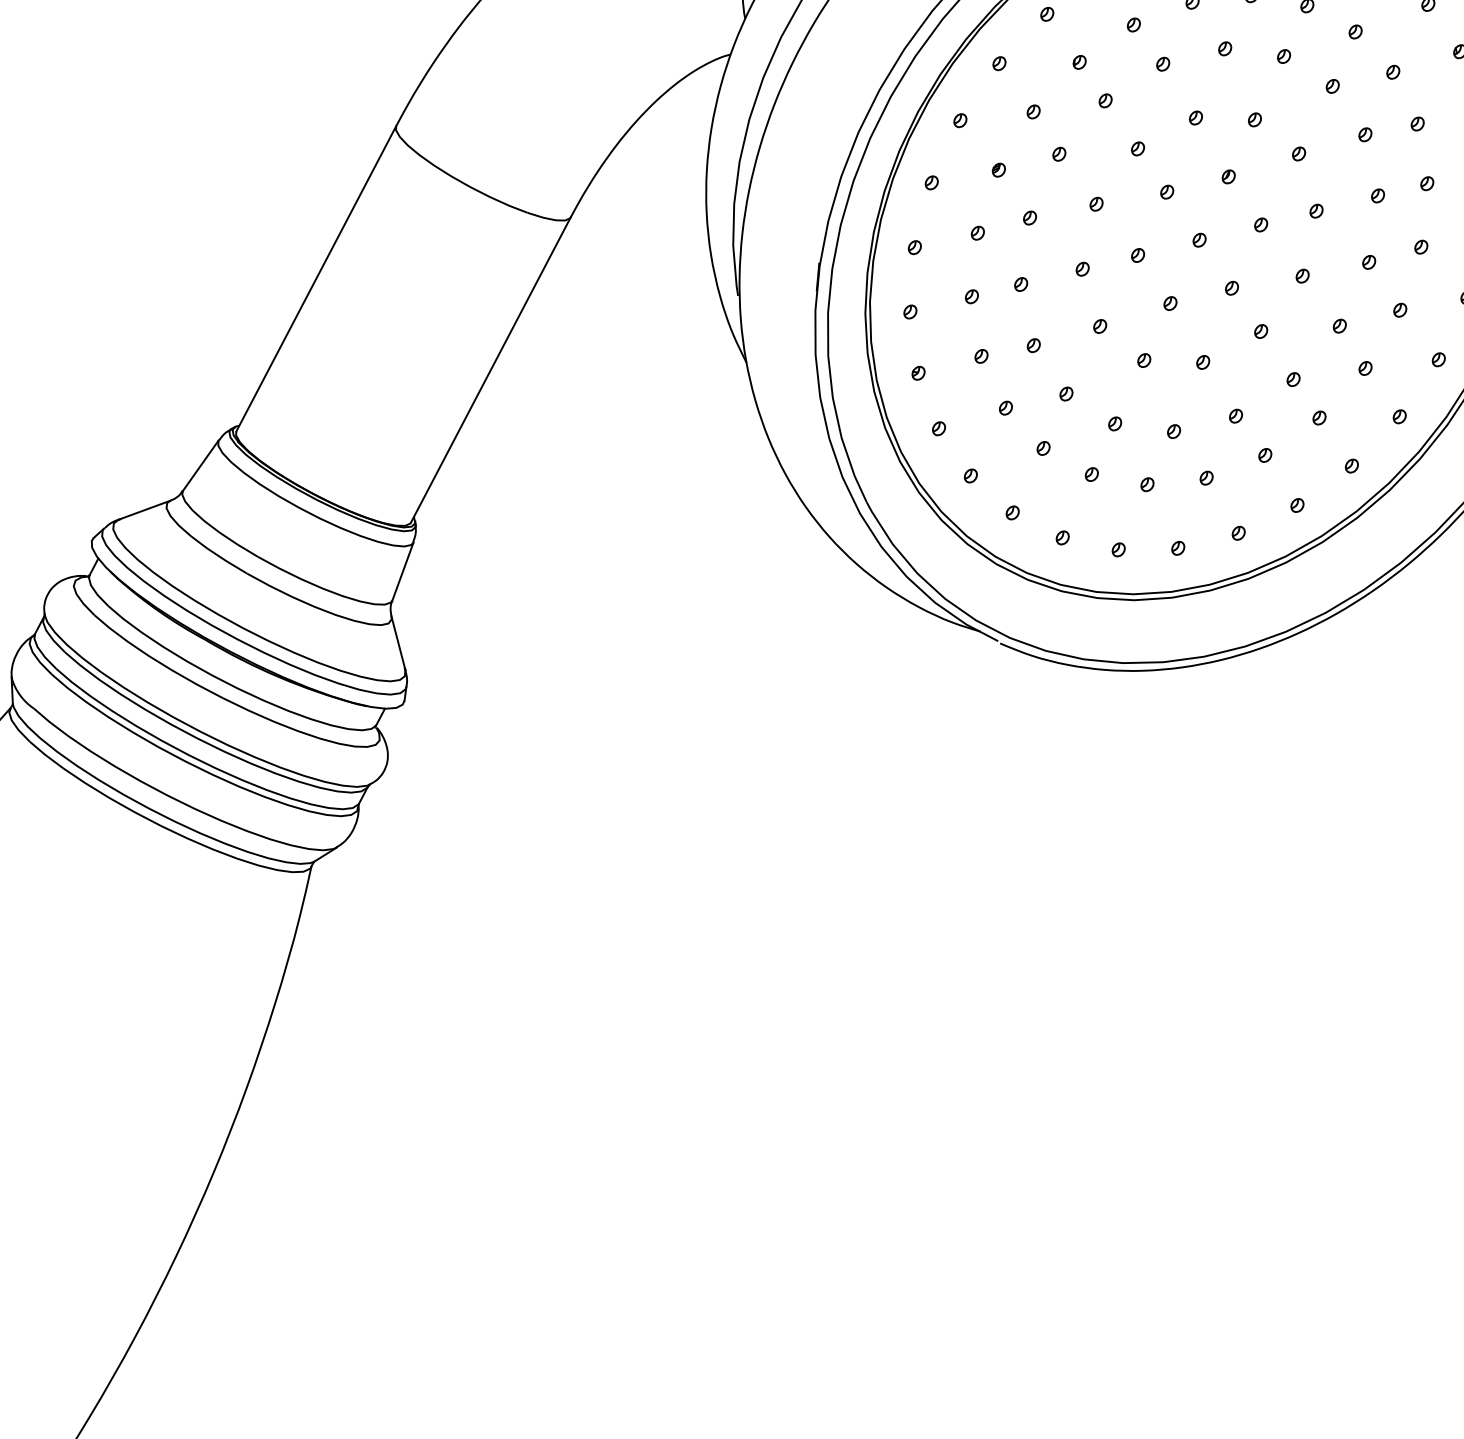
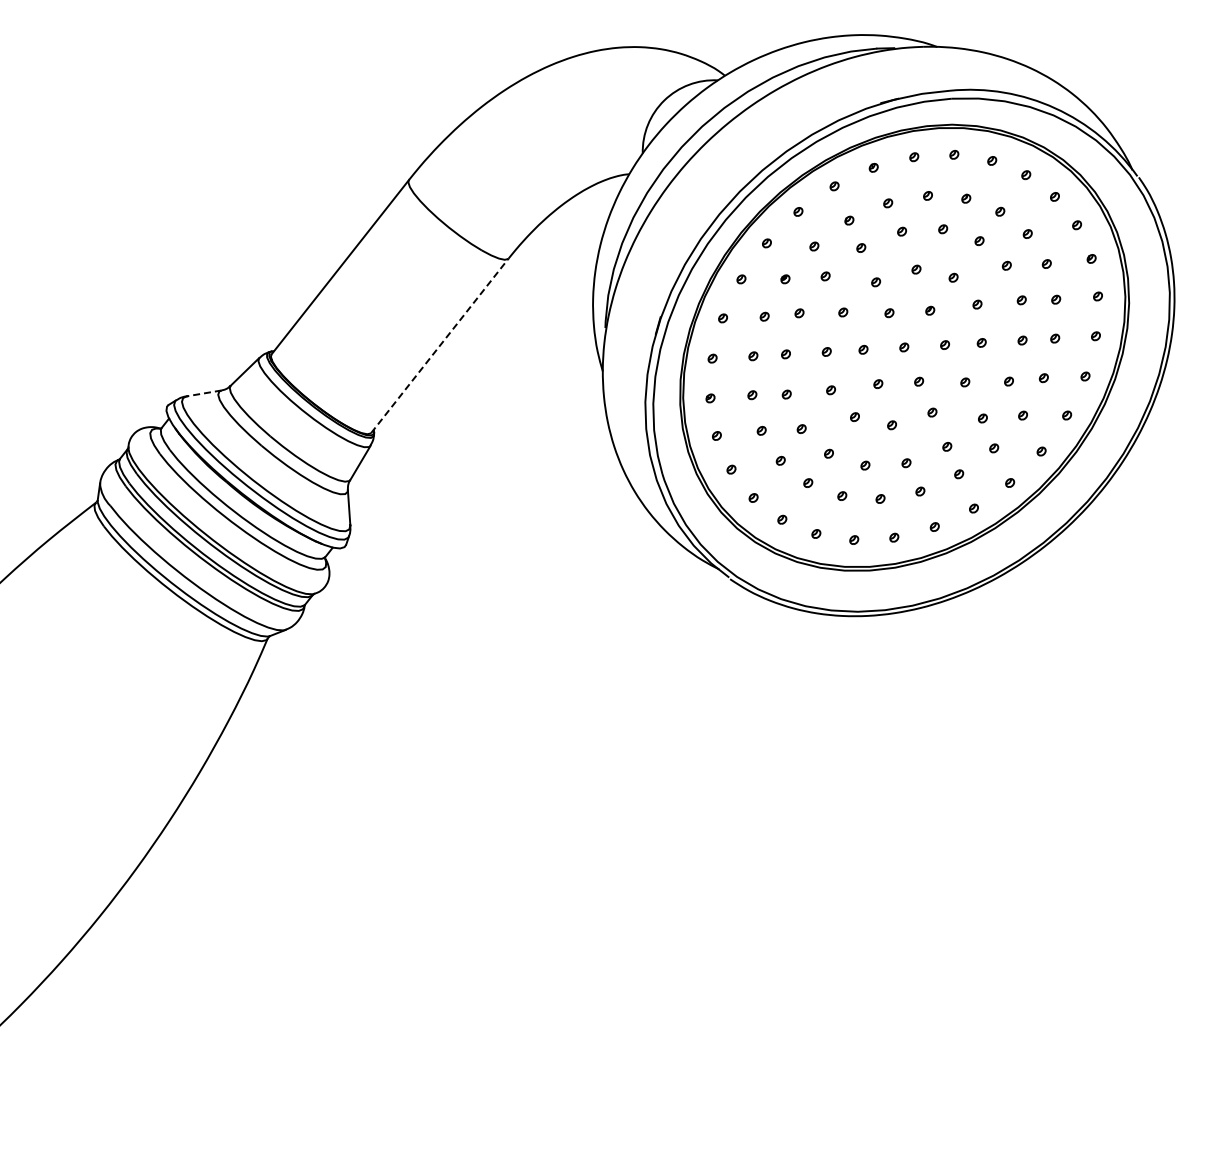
line: (491, 369) -> (440, 345), solid -> dashed
line: (145, 510) -> (204, 393), solid -> dashed

